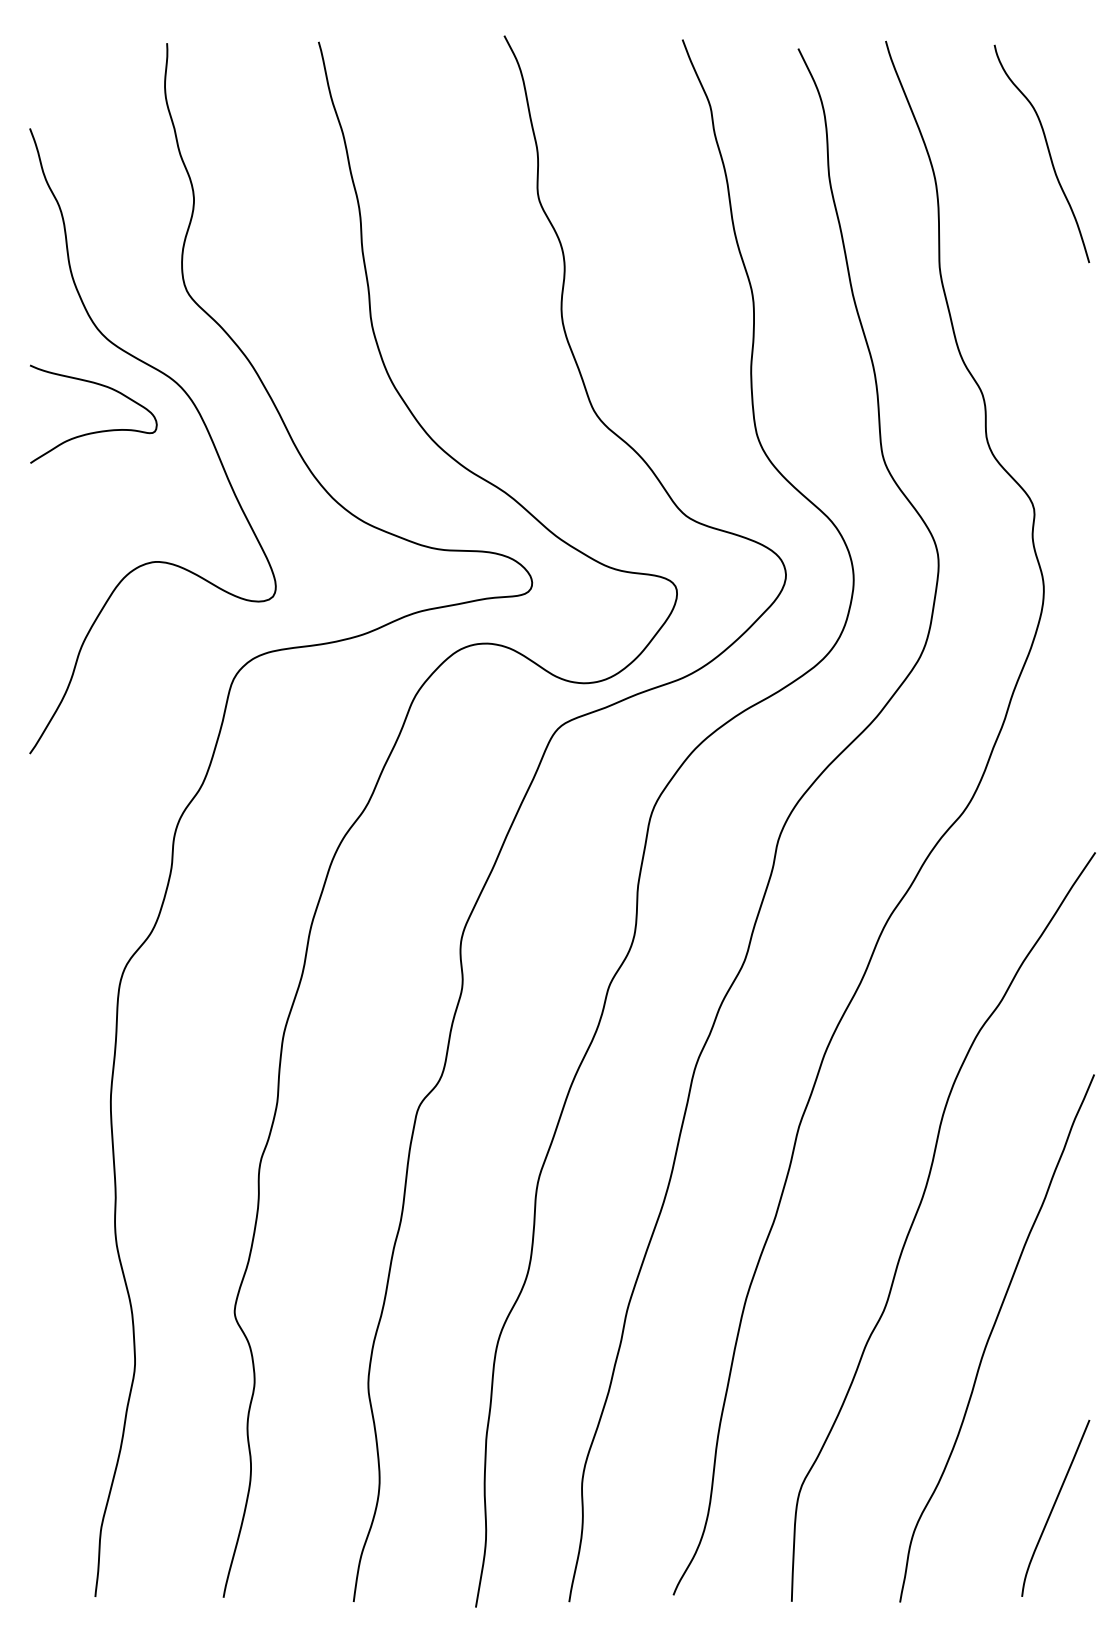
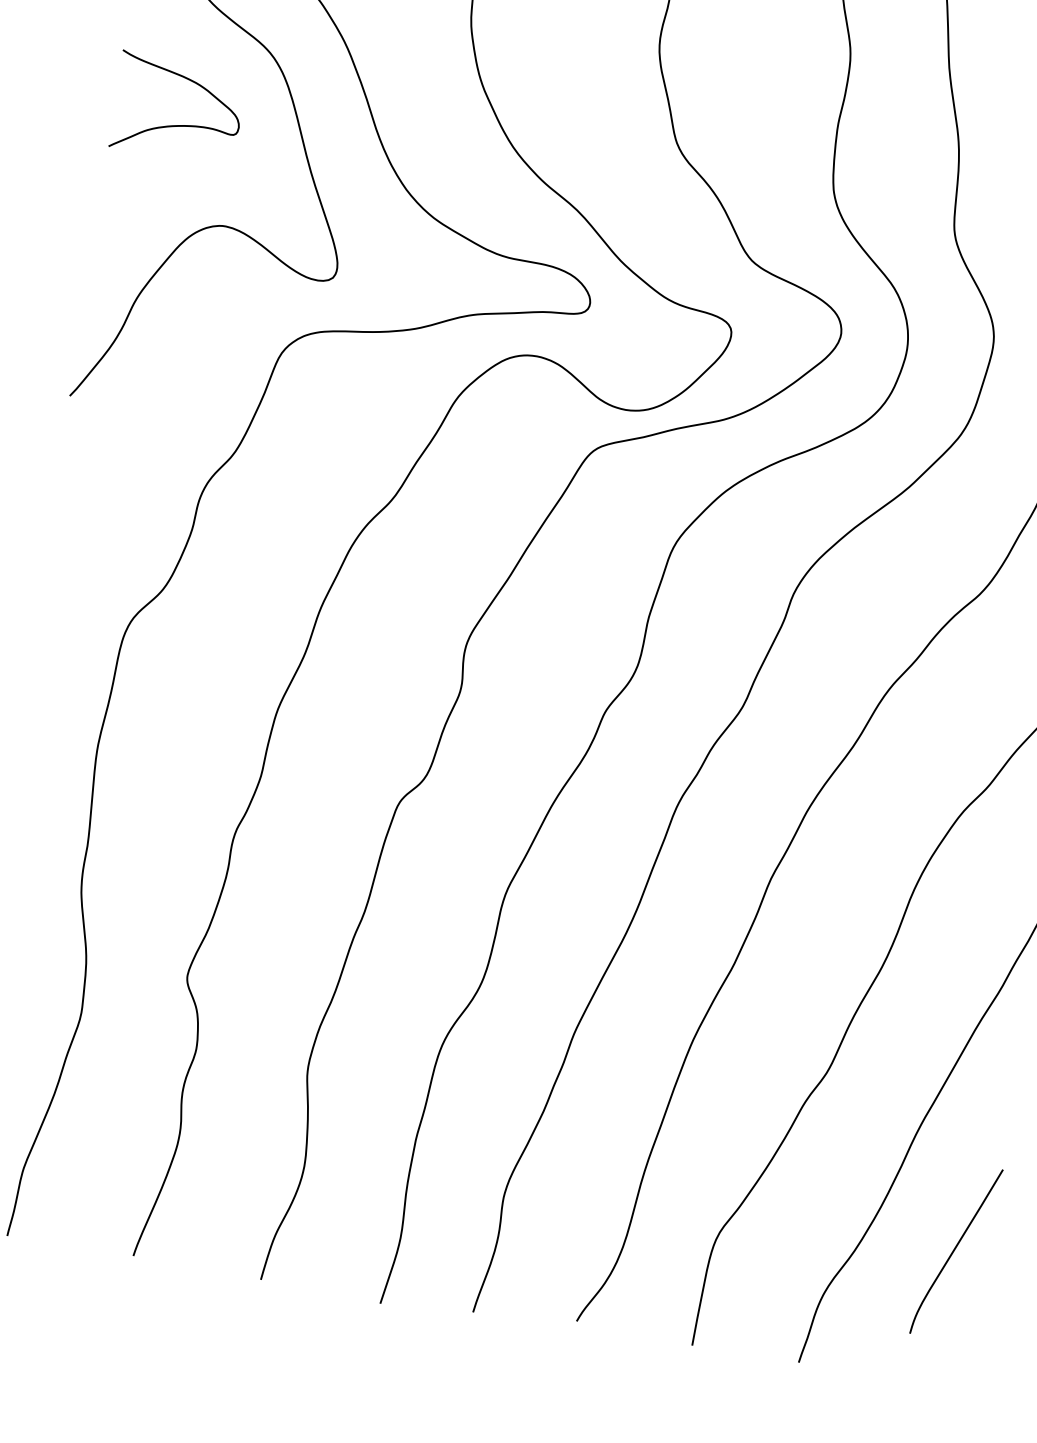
curve: (94, 431) -> (176, 124), moved
curve: (1054, 1507) -> (955, 1250), moved

